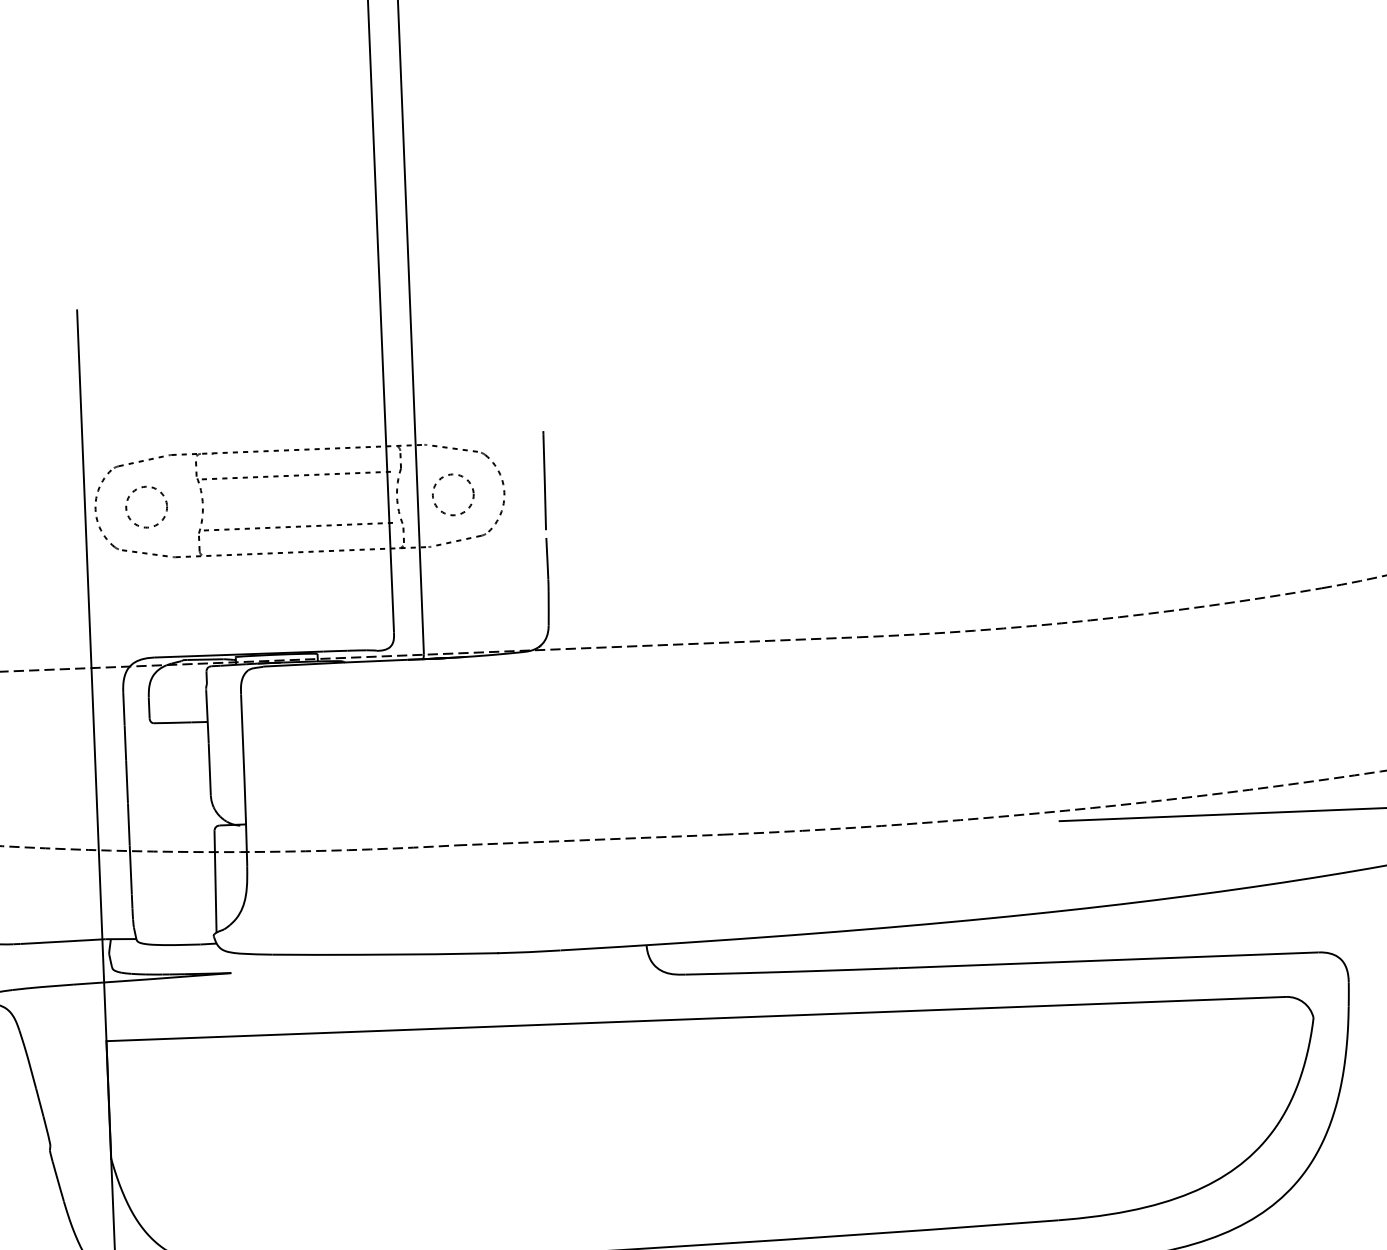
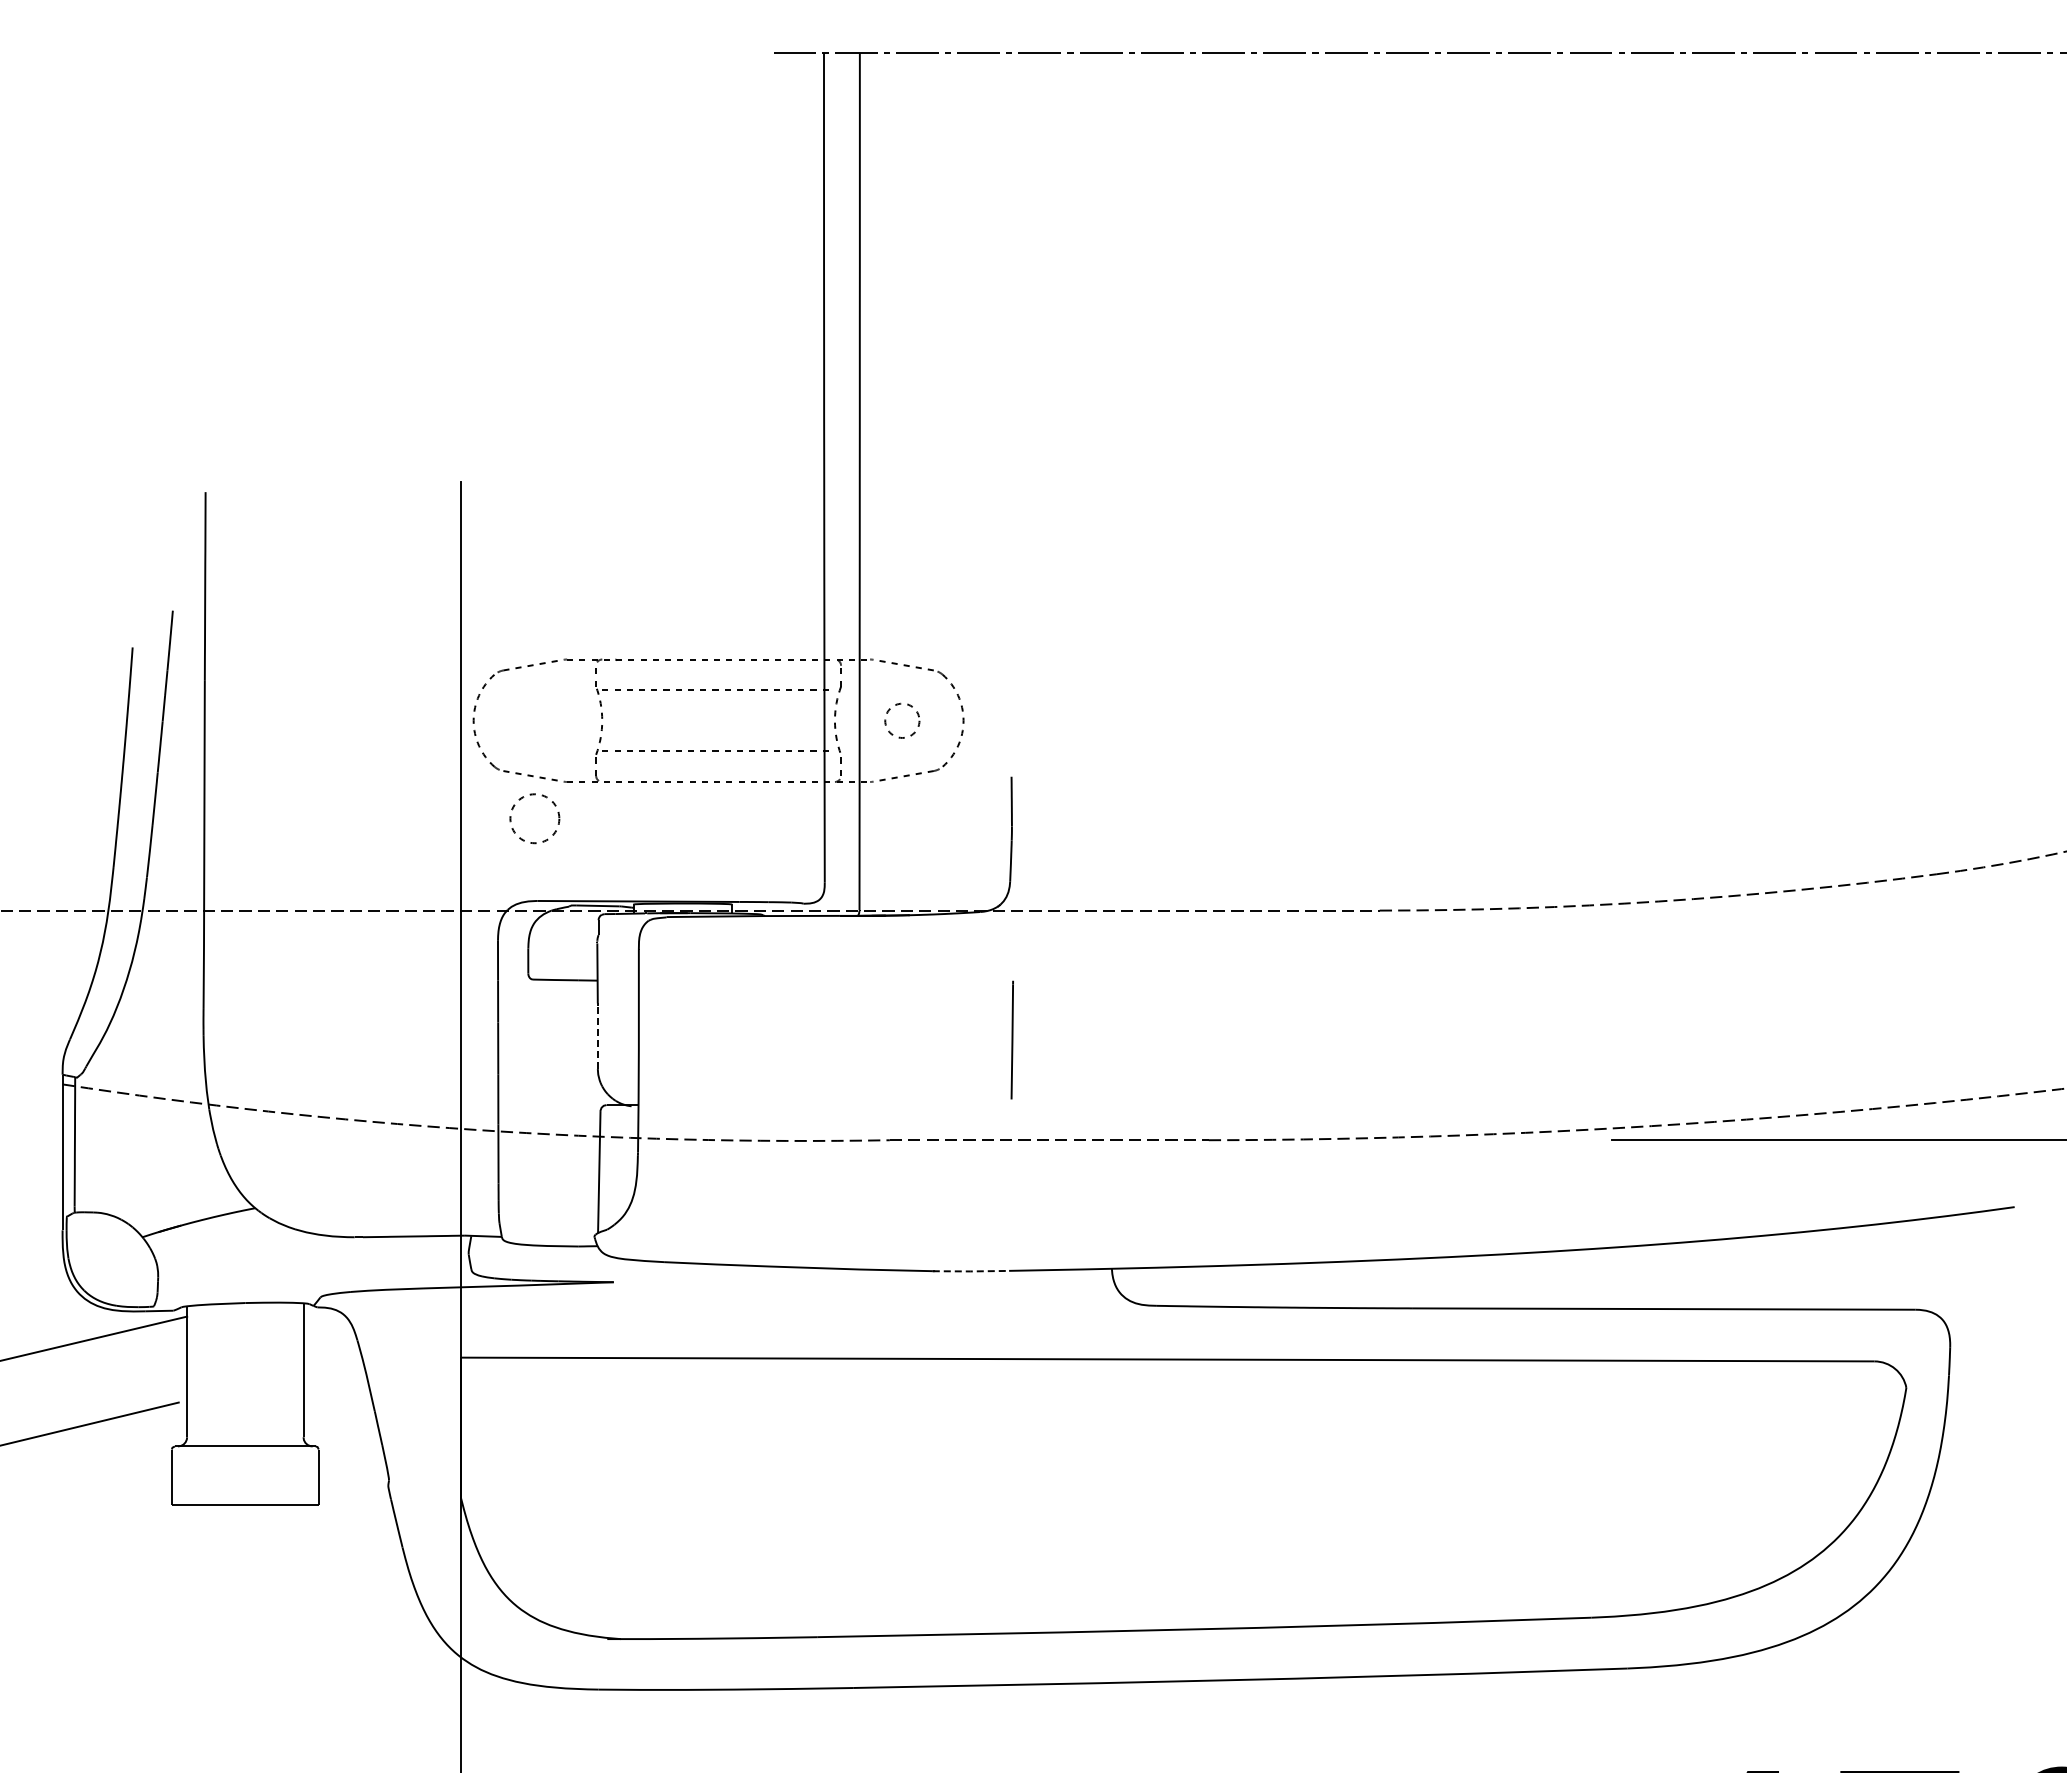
line: (543, 480) -> (1011, 1039), moved
circle: (453, 494) -> (902, 720), size x0.7
circle: (146, 507) -> (534, 818), moved
line: (209, 769) -> (597, 1037), solid -> dashed
line: (528, 952) -> (970, 1271), solid -> dashed

